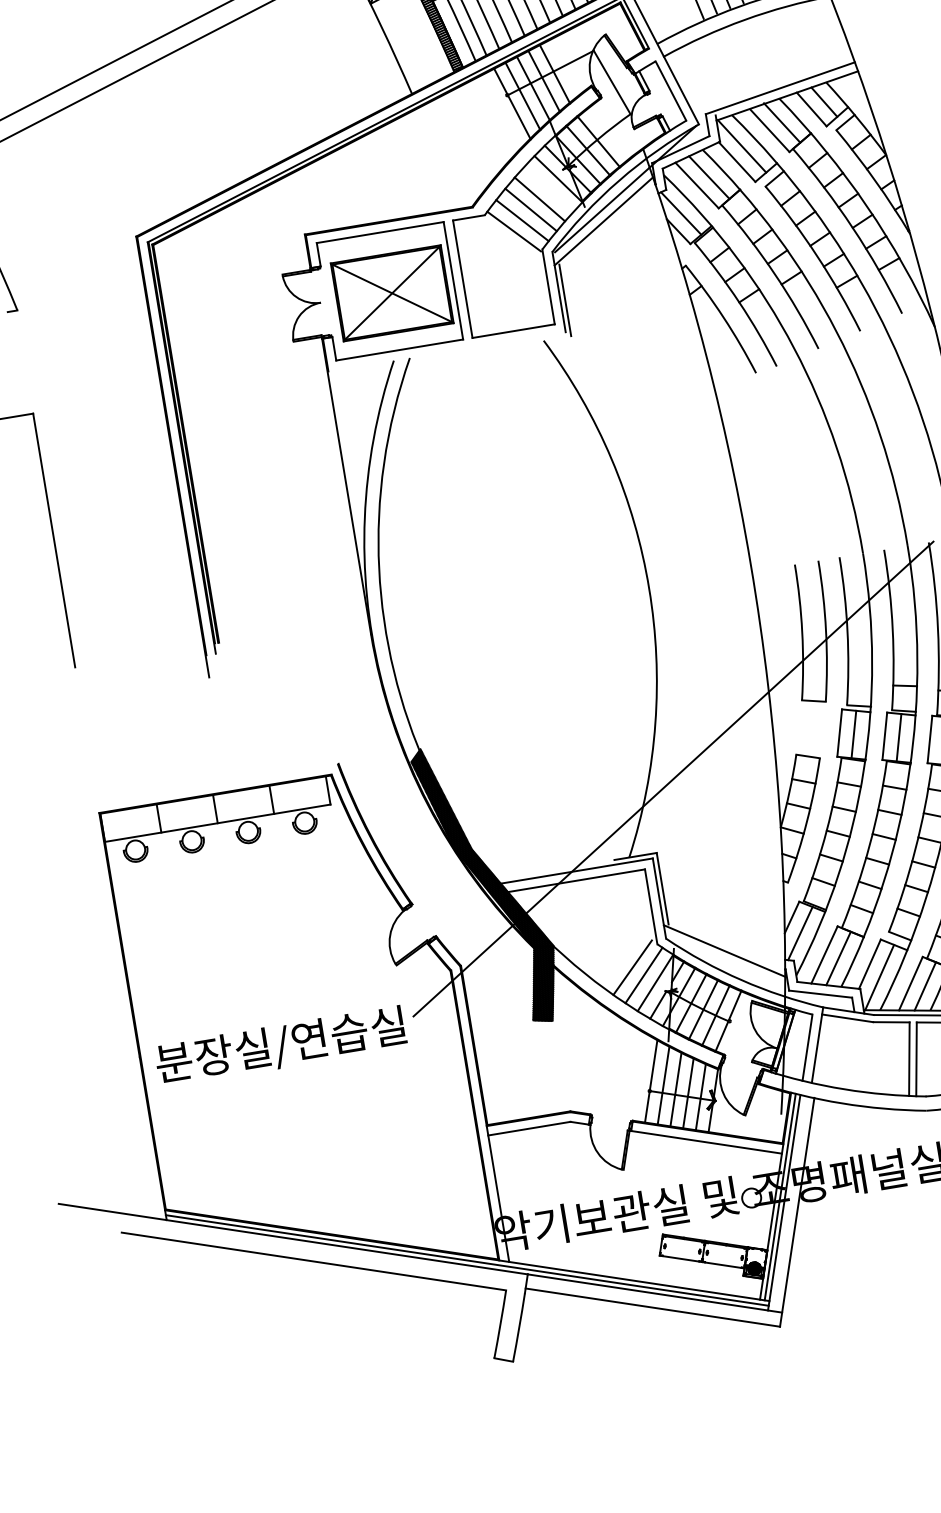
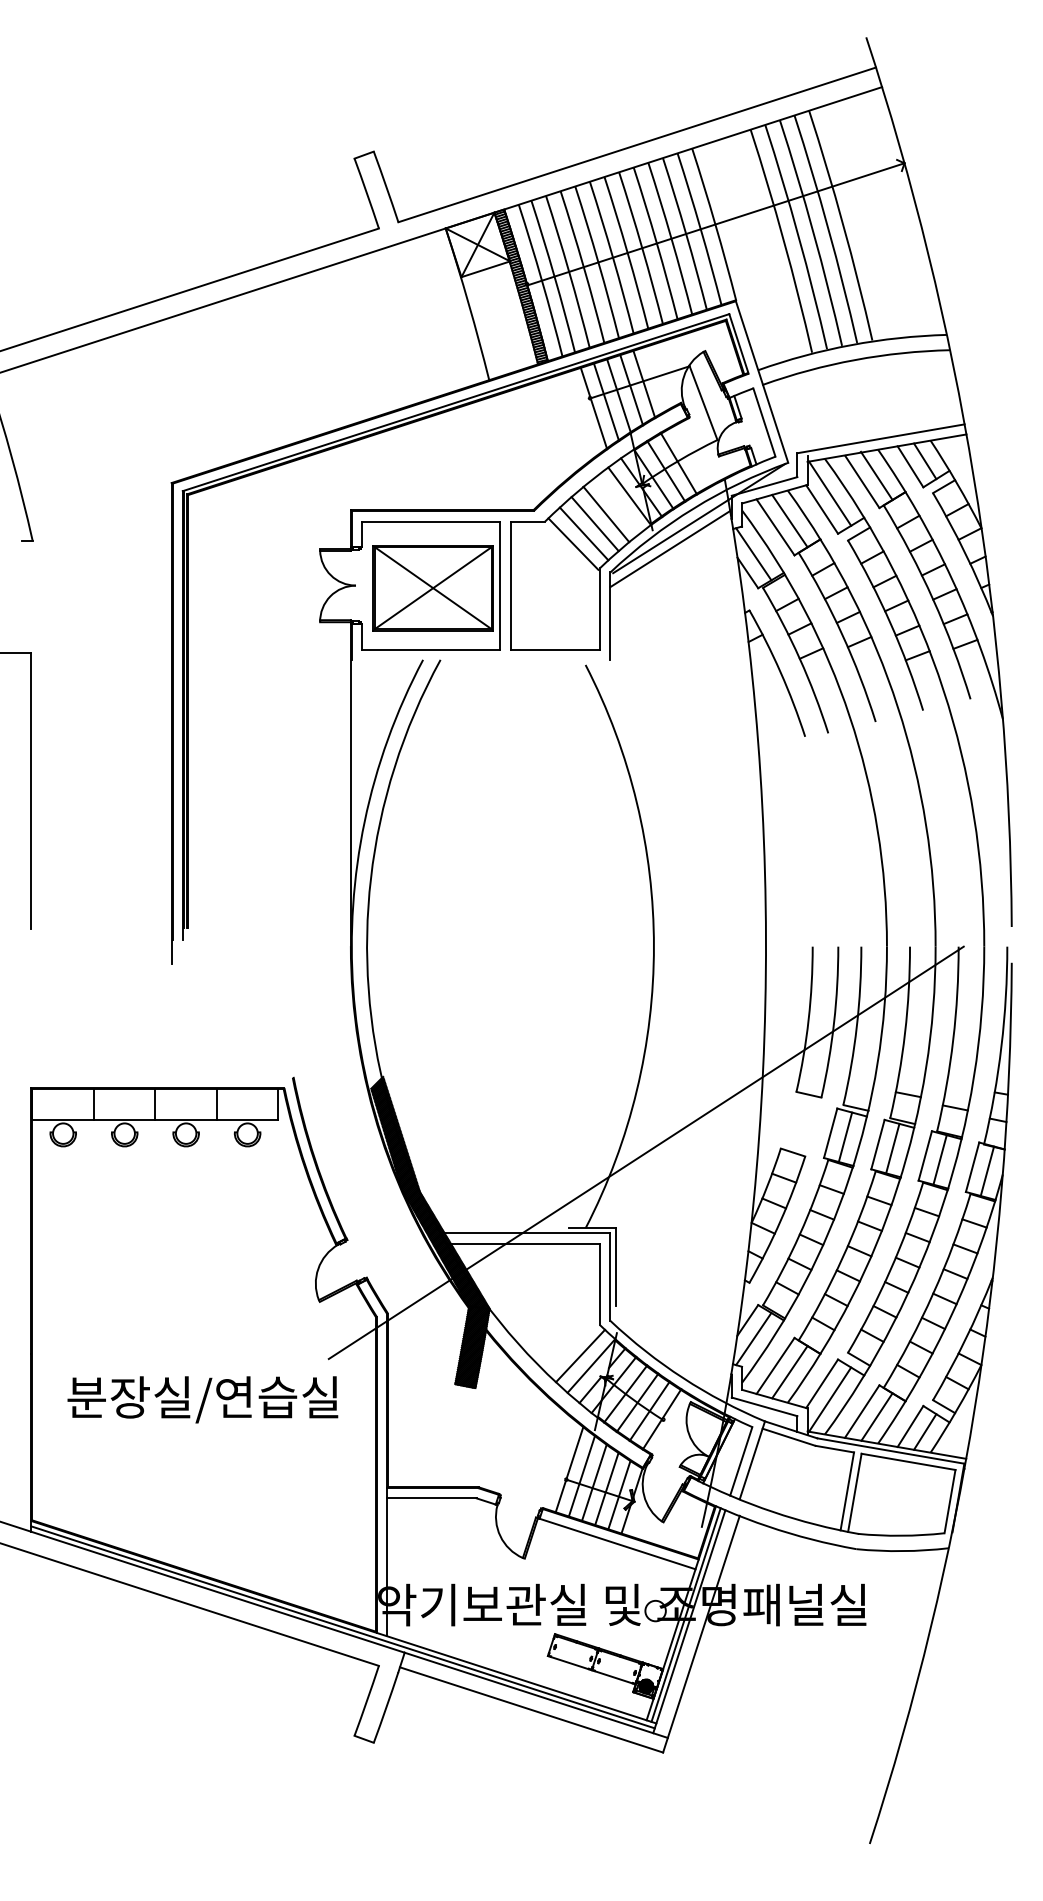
line: (565, 300) -> (615, 626), removed
line: (724, 951) -> (670, 1344), removed
line: (632, 967) -> (569, 1345), removed
text: (280, 1046) -> (202, 1399), moved

